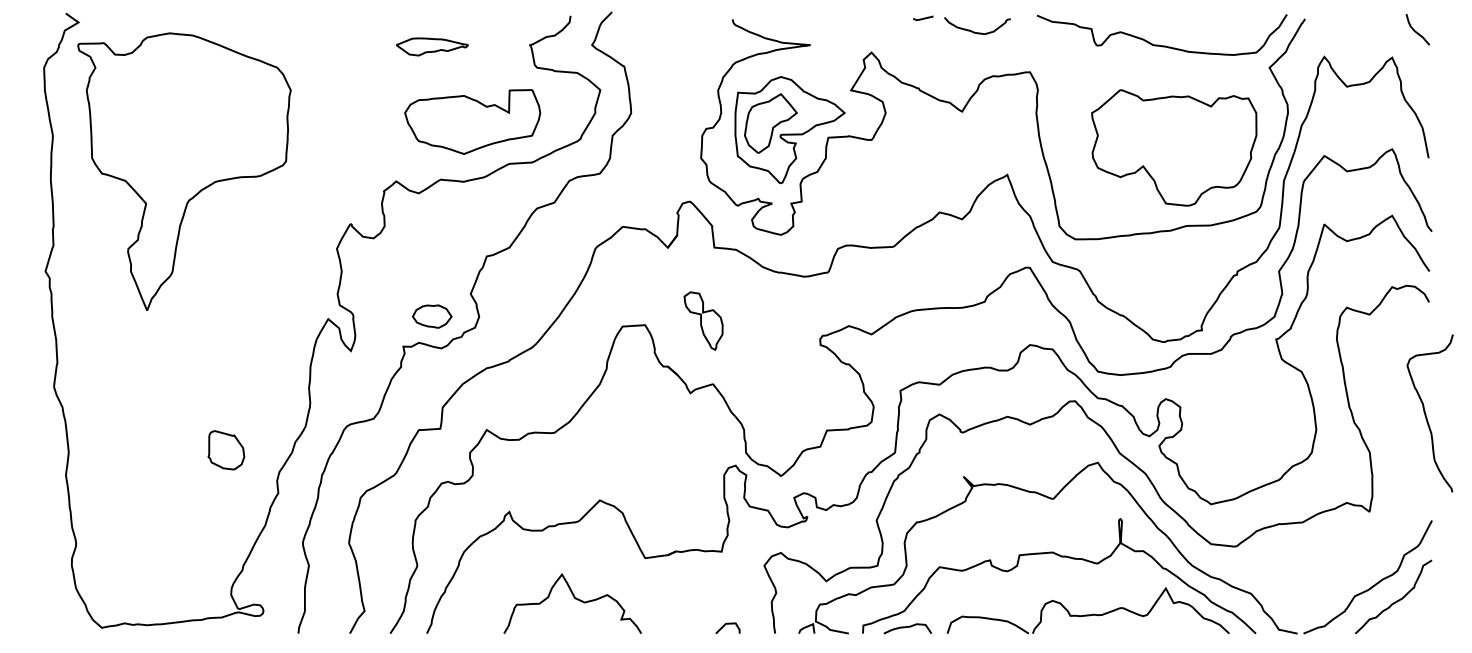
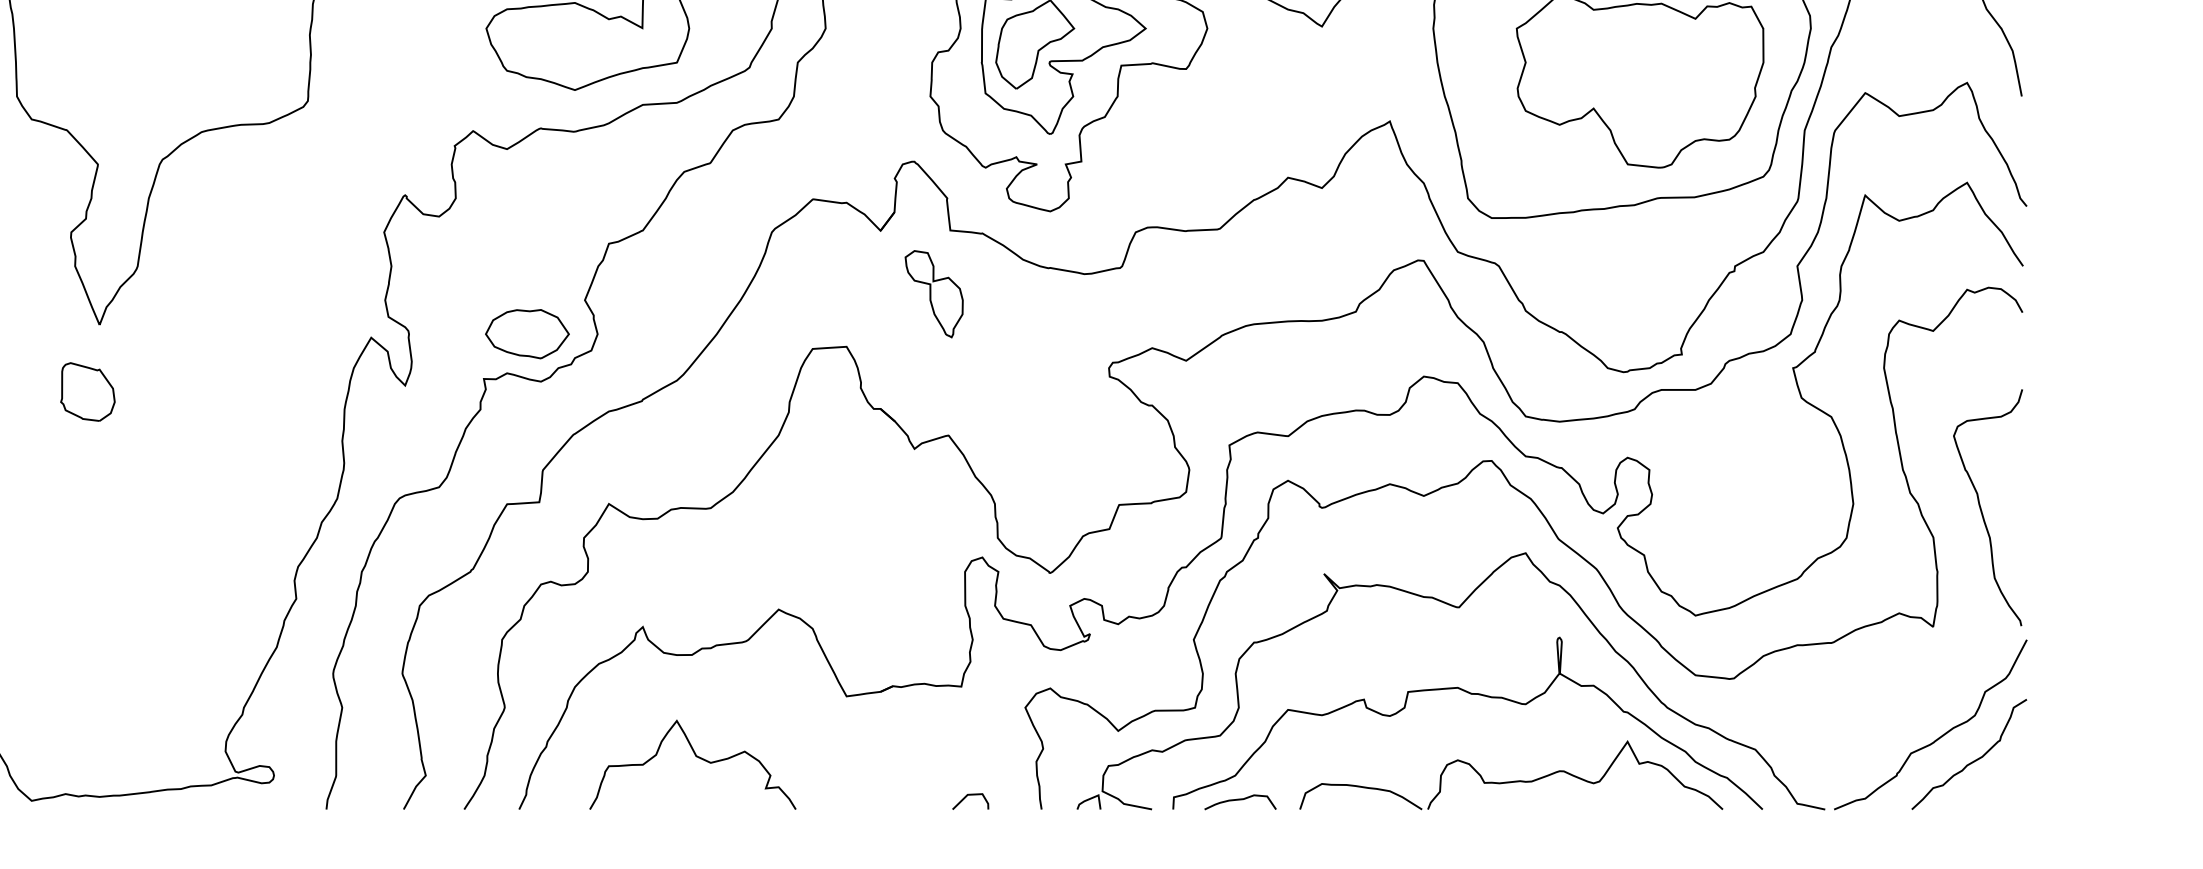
part: (431, 316) -> (526, 333), size x1.43
part: (703, 320) -> (934, 293), moved
curve: (1426, 414) -> (1982, 509), moved
part: (226, 450) -> (88, 392), moved
curve: (575, 599) -> (697, 758), moved

